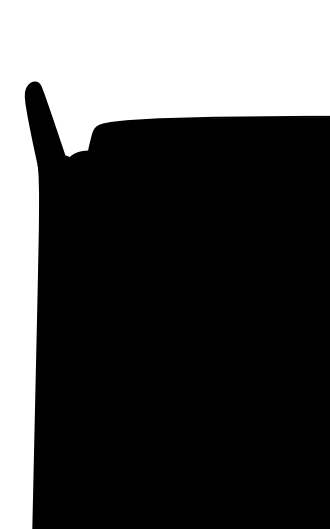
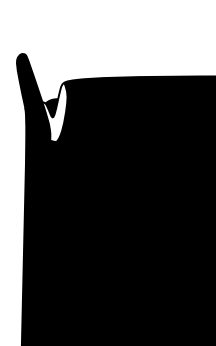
fill: (83, 171) -> (54, 112), removed

